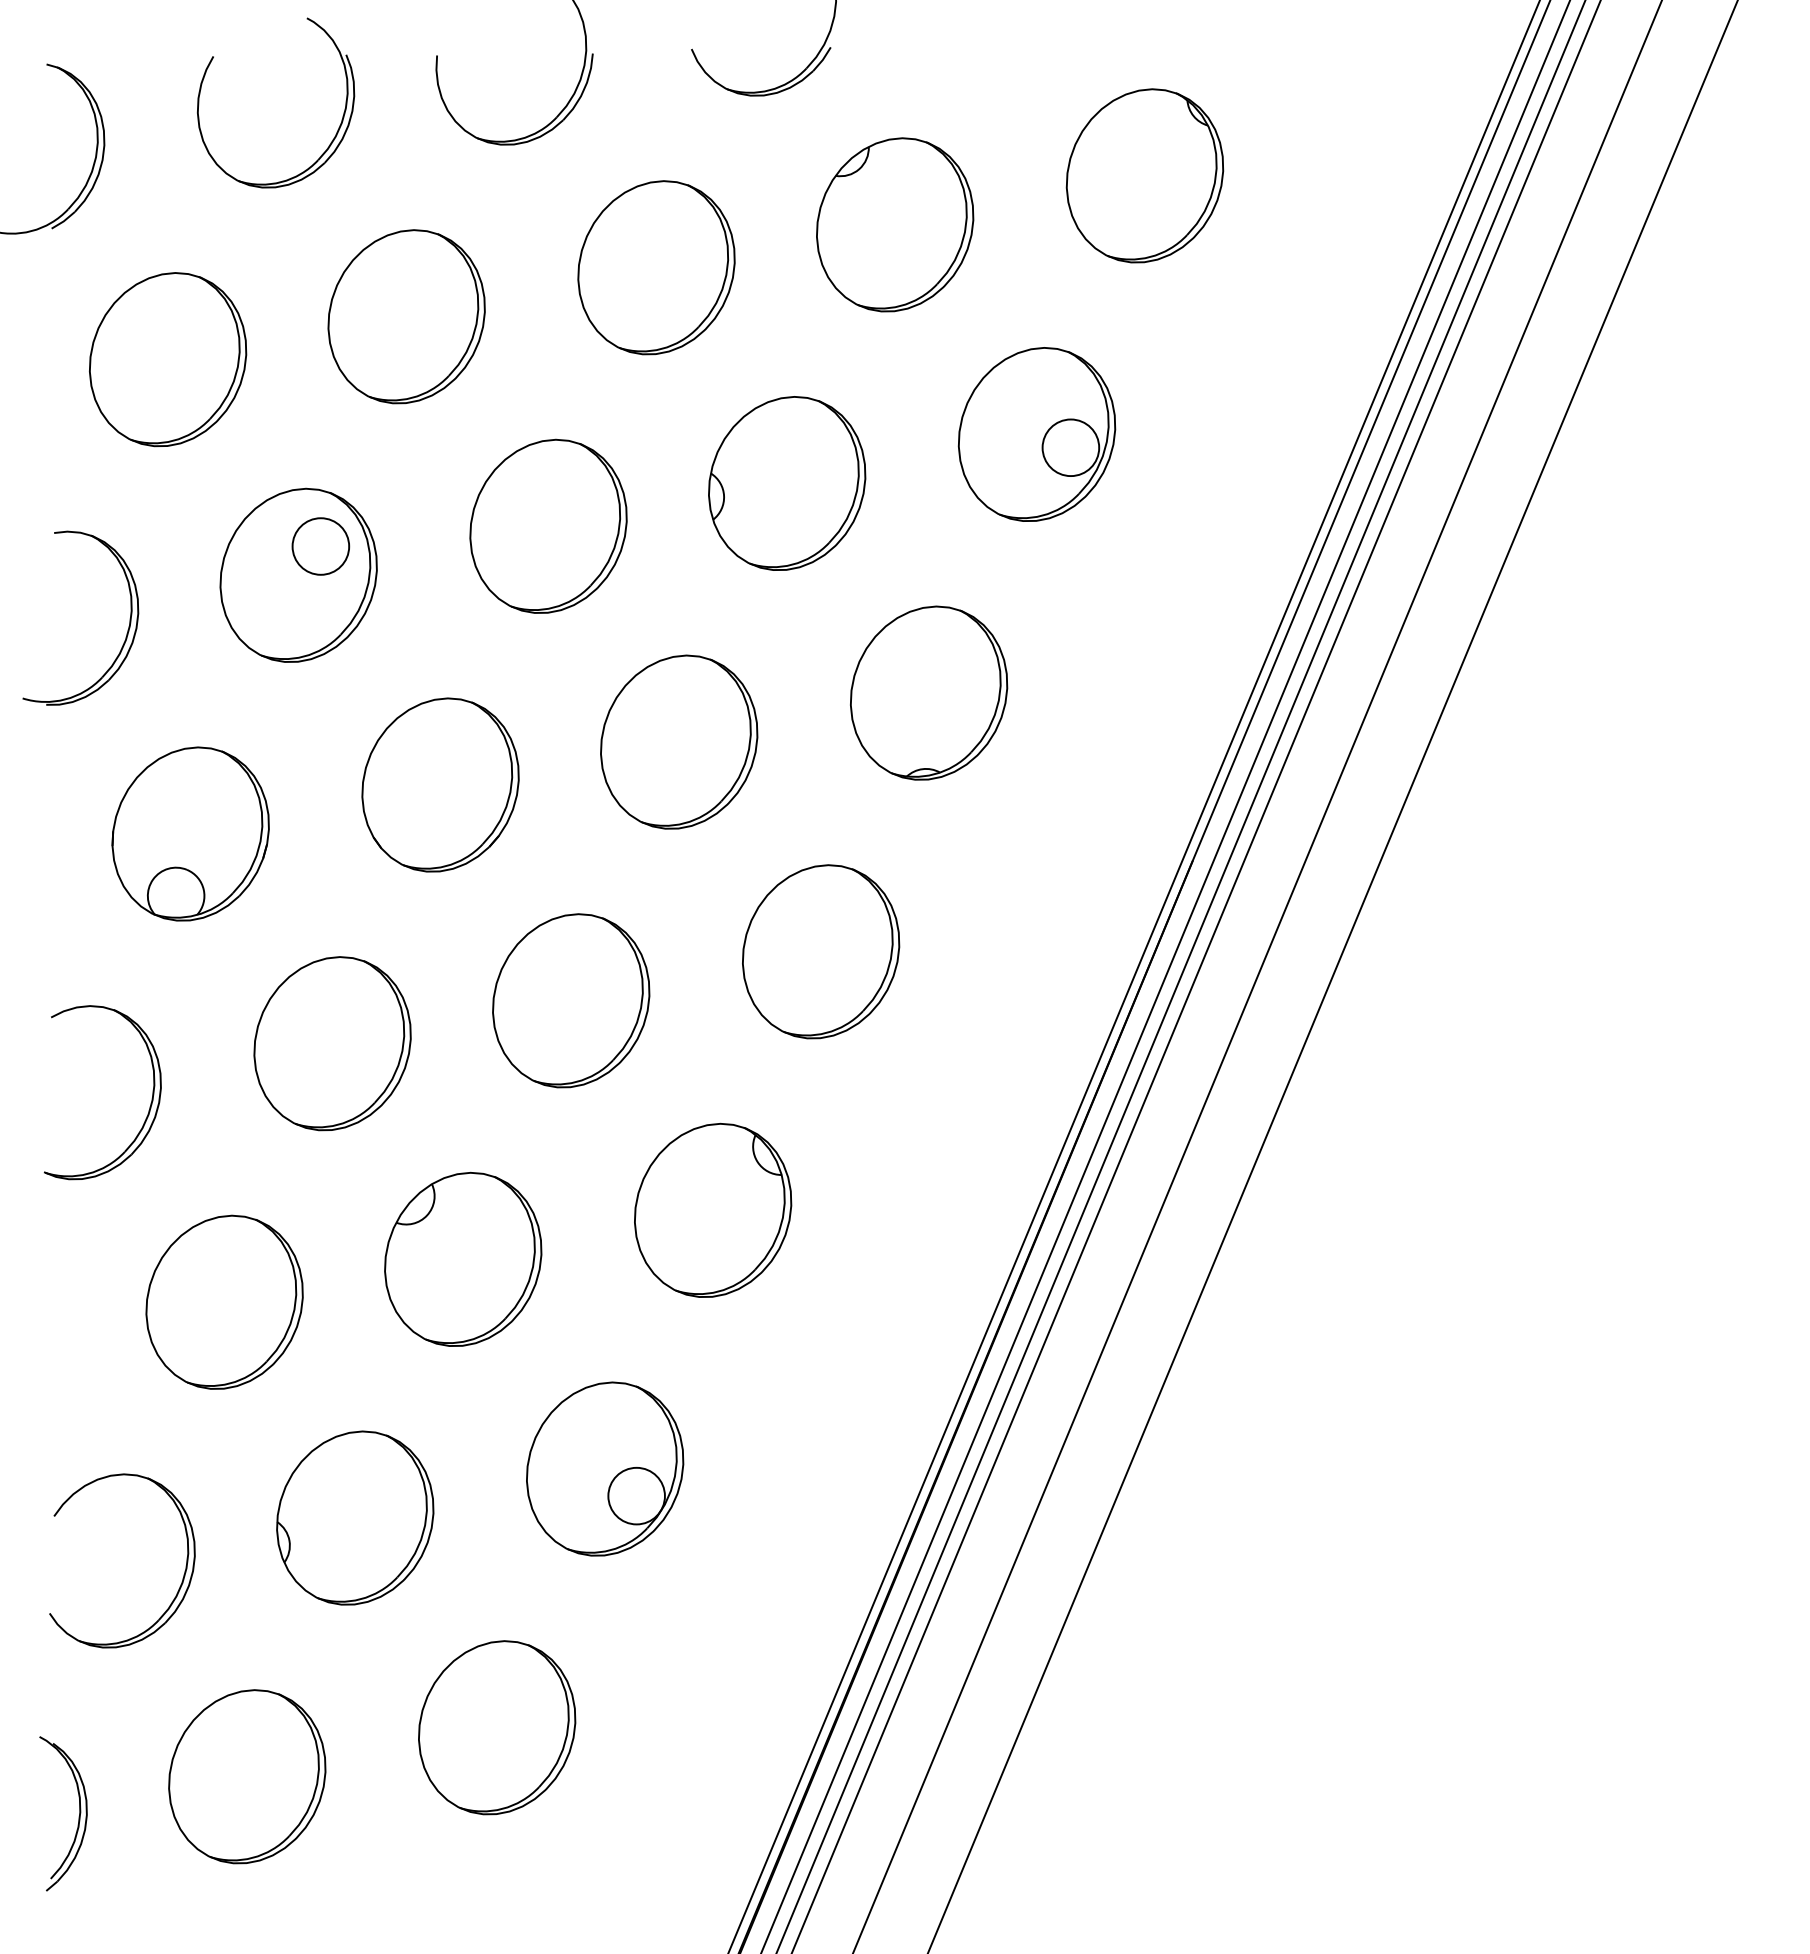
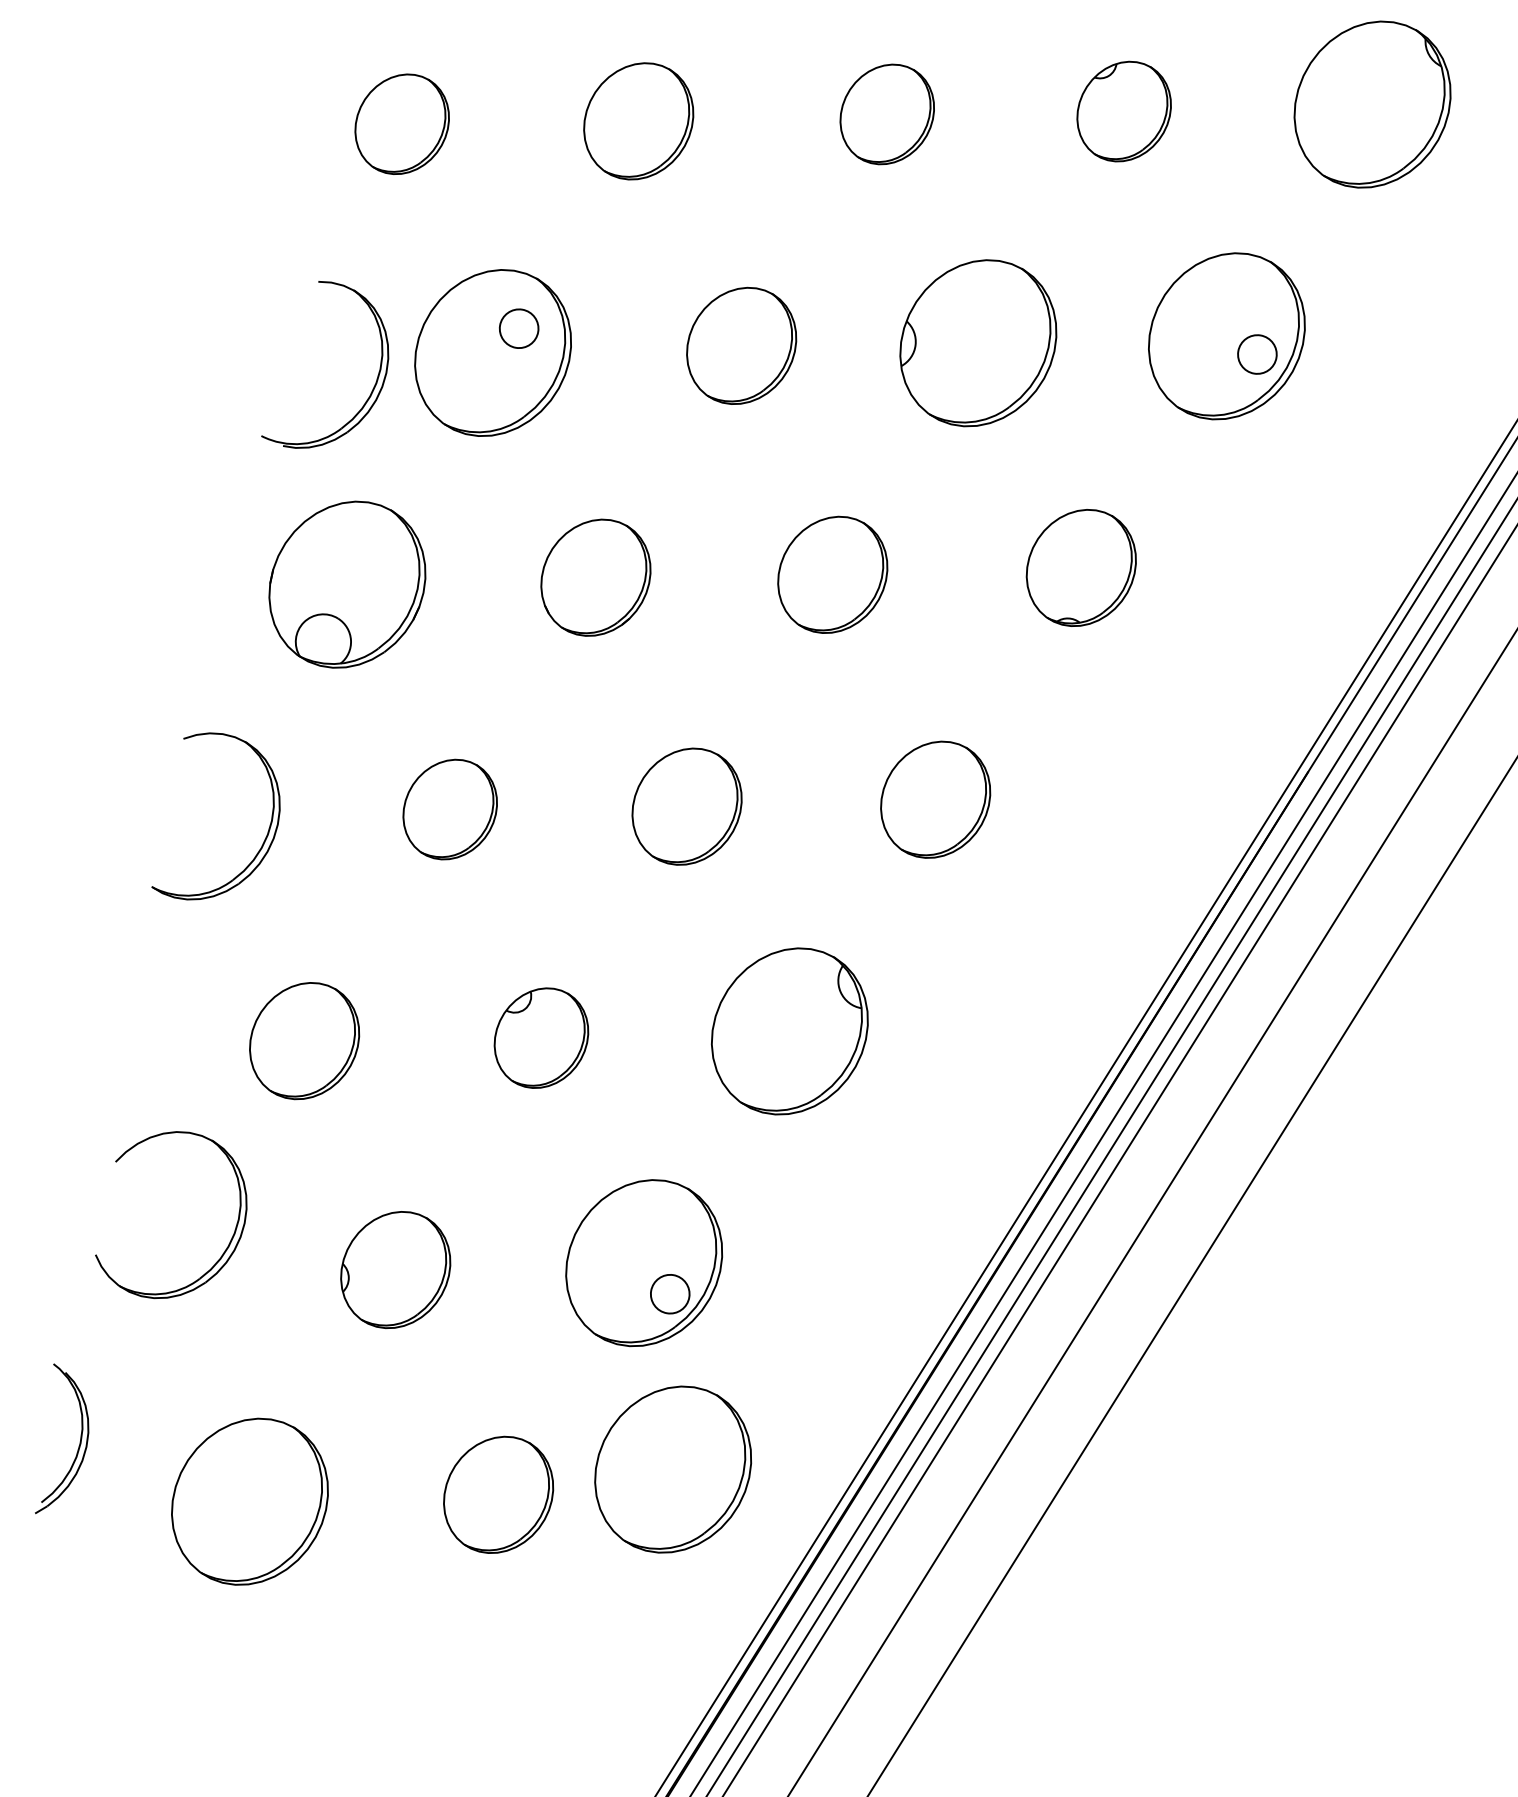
part: (895, 224) -> (1124, 111), size x0.6
part: (656, 267) -> (887, 114), size x0.6
part: (406, 316) -> (638, 121), size x0.7
part: (168, 359) -> (402, 124), size x0.6
circle: (1070, 447) -> (1257, 354), size x0.7
part: (548, 525) -> (741, 345), size x0.7
circle: (320, 546) -> (518, 328), size x0.7
part: (127, 629) -> (373, 386), moved
part: (929, 692) -> (1081, 567), size x0.7
part: (679, 741) -> (833, 574), size x0.7
part: (440, 784) -> (595, 577), size x0.7
part: (821, 951) -> (936, 799), size x0.7
part: (571, 1000) -> (687, 806), size x0.7
part: (332, 1043) -> (450, 809), size x0.6
part: (463, 1258) -> (541, 1037), size x0.6
part: (224, 1301) -> (304, 1040), size x0.7
circle: (636, 1495) -> (670, 1293), size x0.7
part: (355, 1517) -> (395, 1269), size x0.7
part: (183, 1574) -> (230, 1238), moved
part: (669, 1672) -> (673, 1469), added
part: (497, 1727) -> (498, 1494), size x0.7
part: (78, 1816) -> (78, 1446), moved

